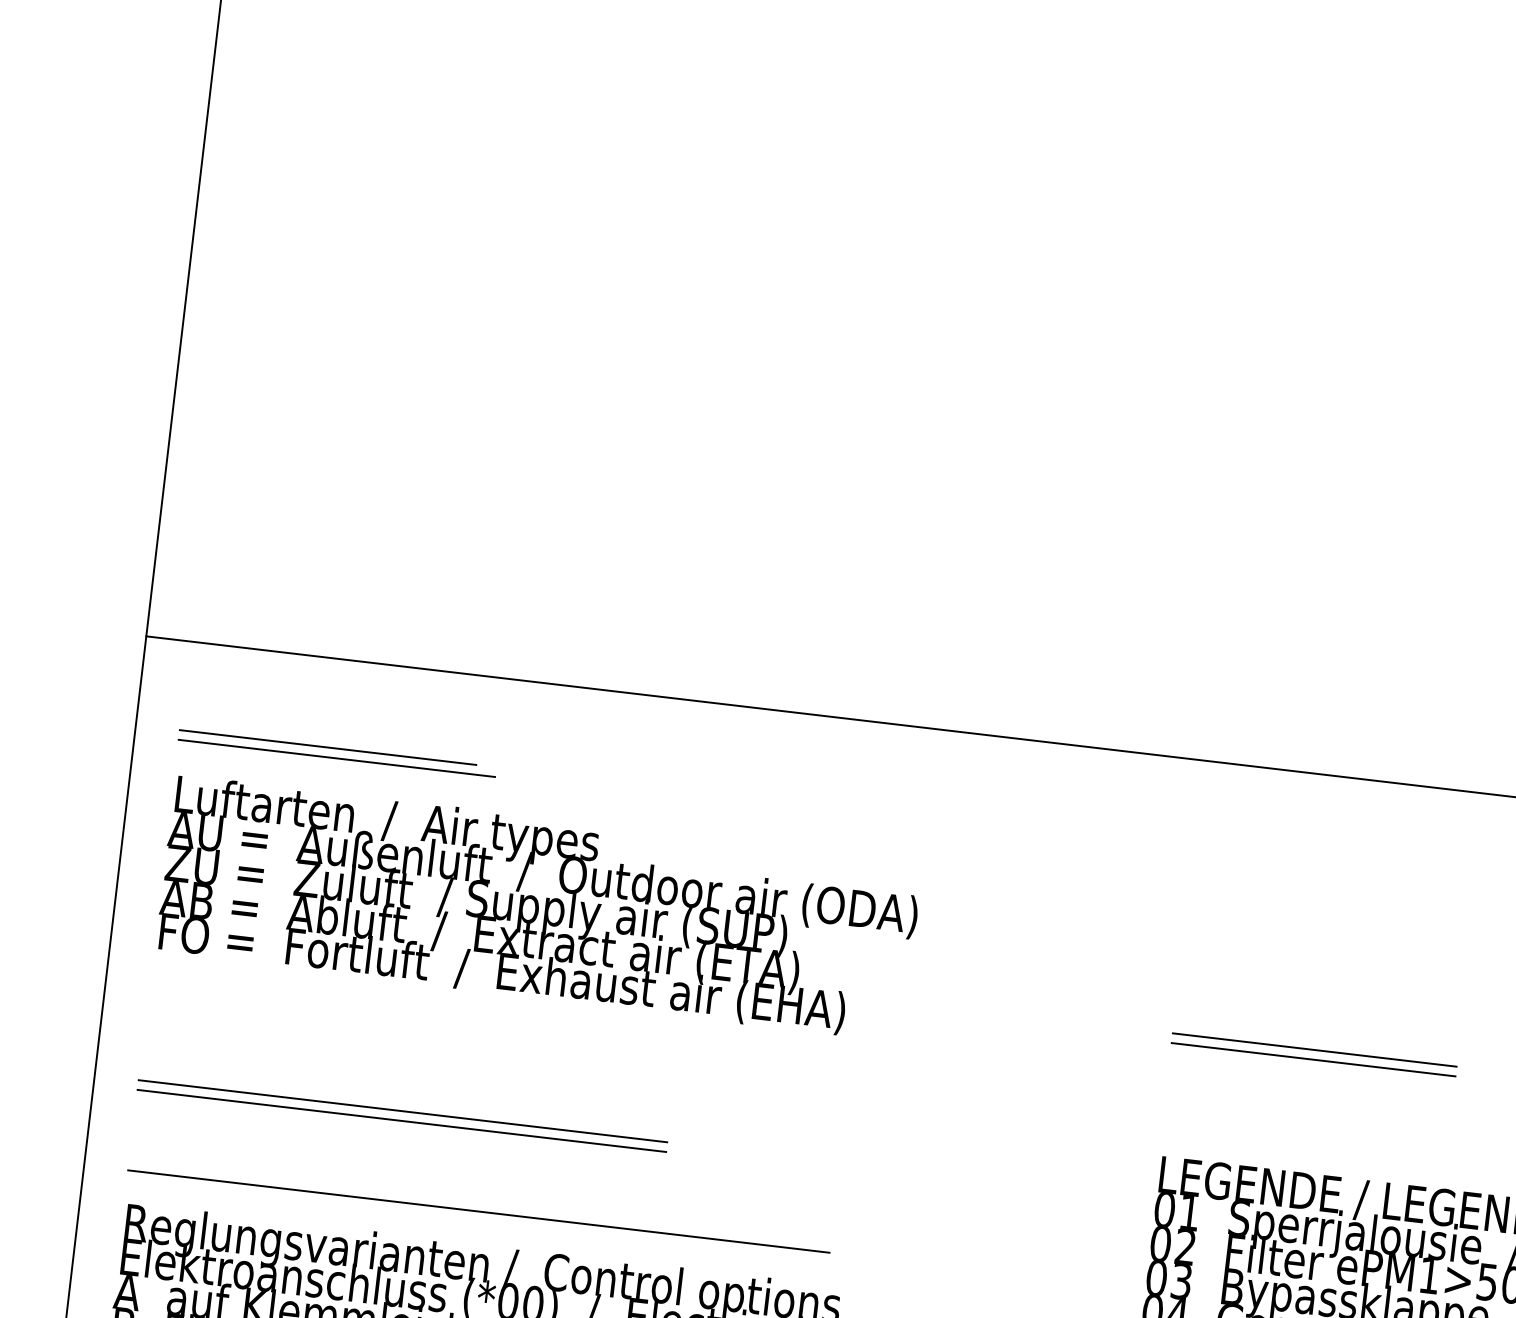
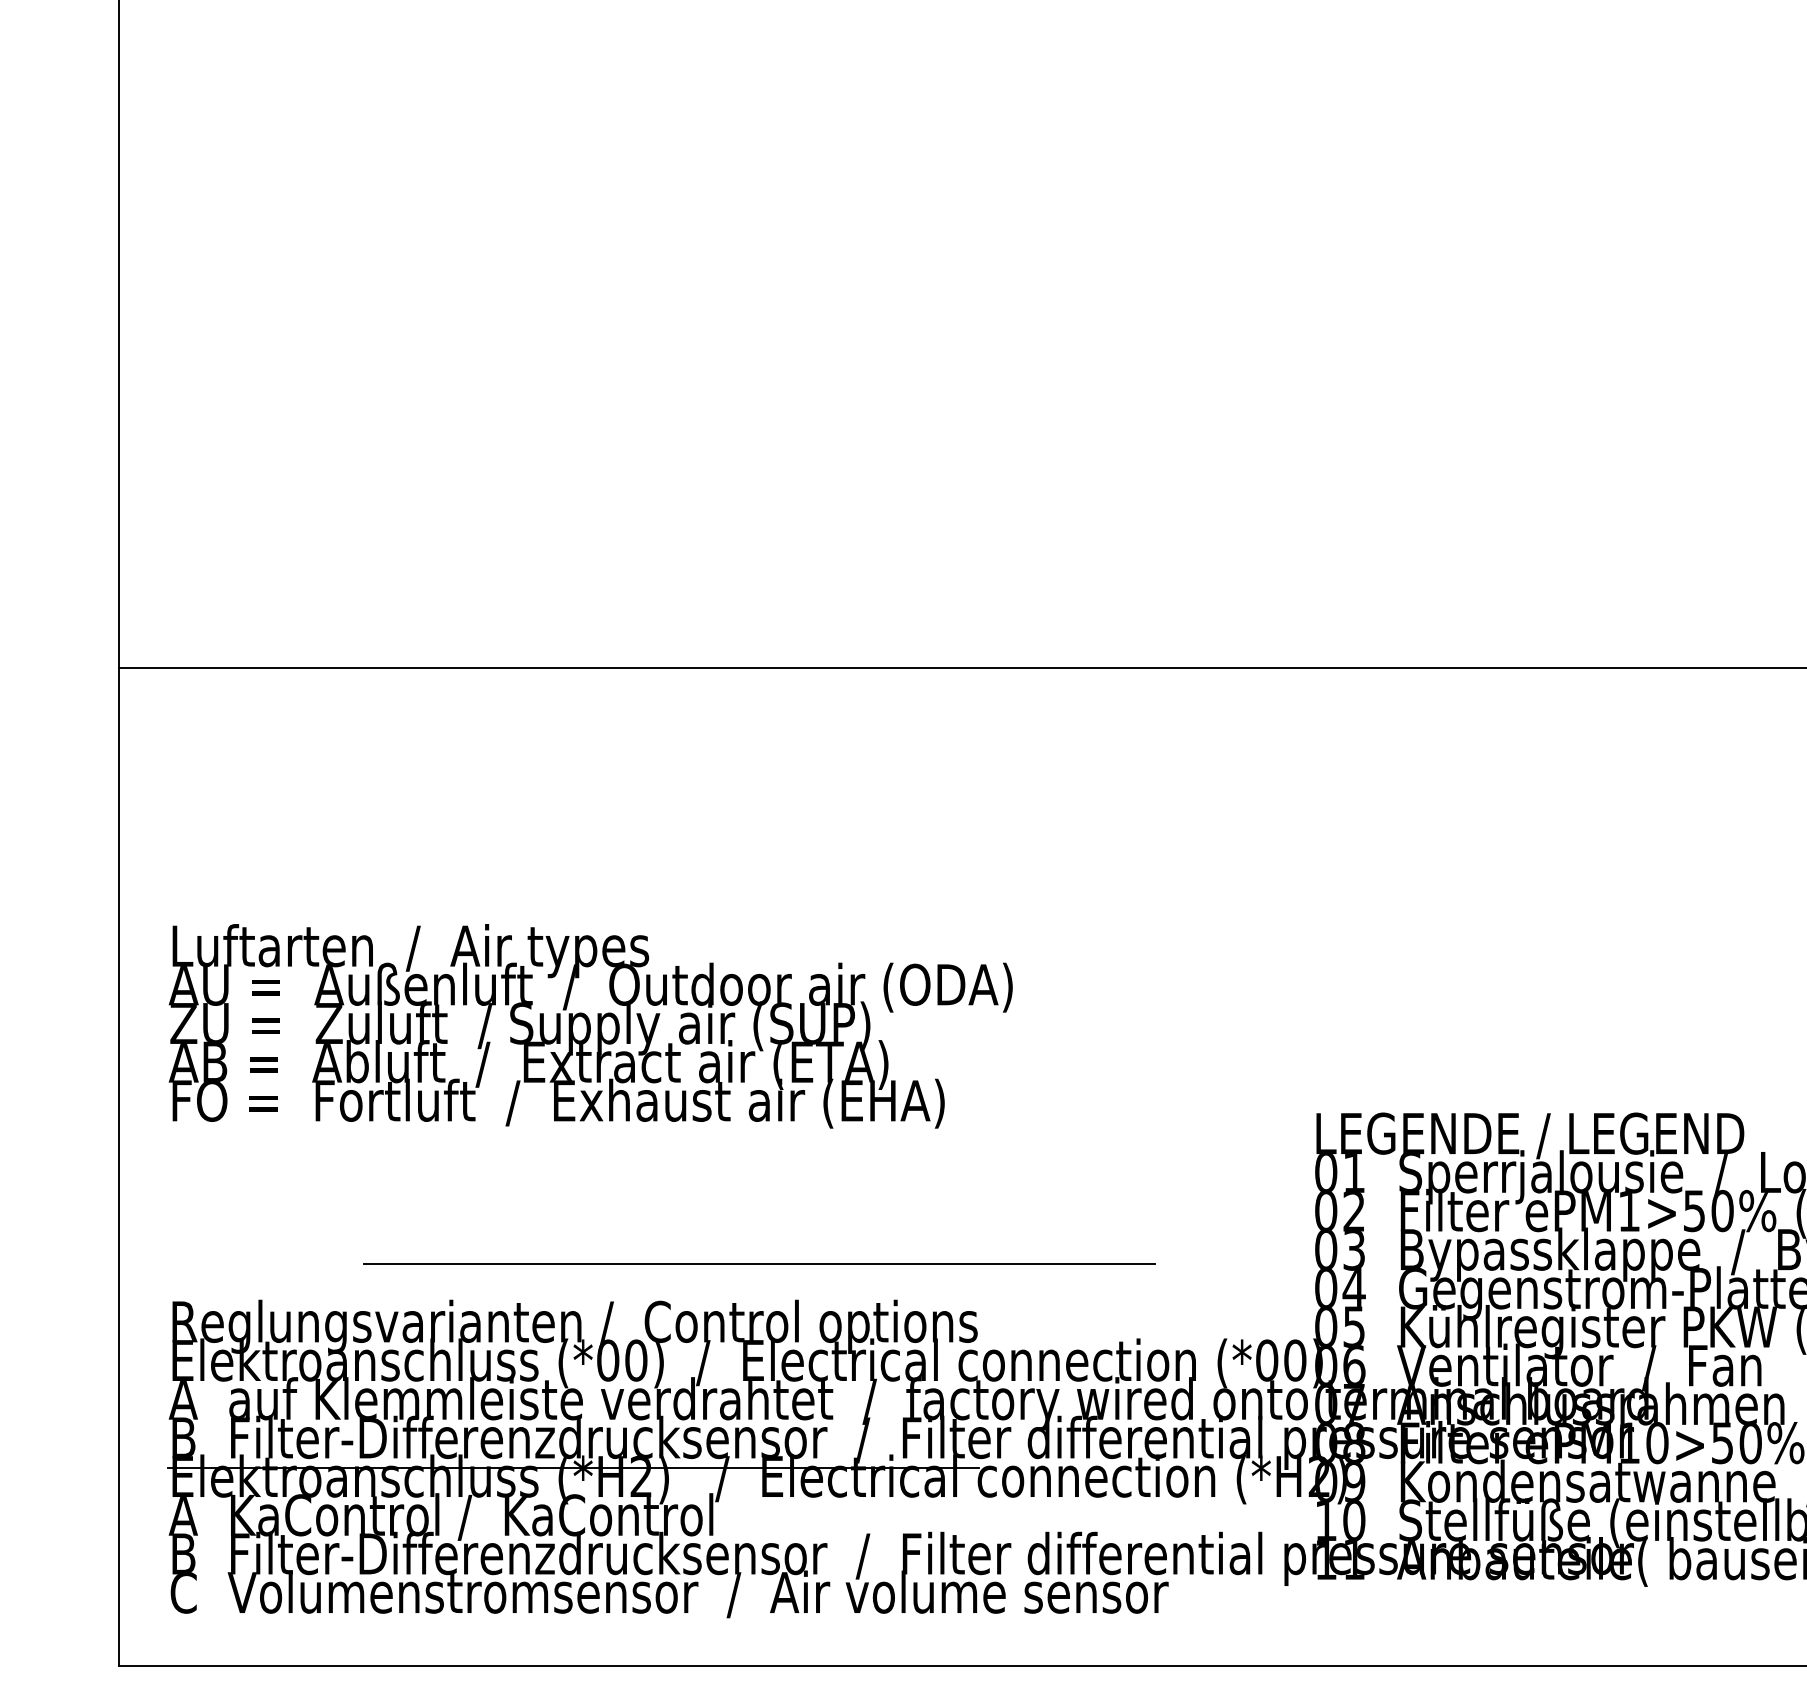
line: (328, 747) -> (335, 767), removed
line: (336, 758) -> (346, 778), removed
text: (538, 908) -> (590, 1026), moved
line: (1314, 1050) -> (1471, 975), removed
line: (1313, 1059) -> (1471, 986), removed
line: (403, 1111) -> (466, 1162), removed
line: (402, 1120) -> (466, 1173), removed
line: (478, 1210) -> (759, 1263), moved

